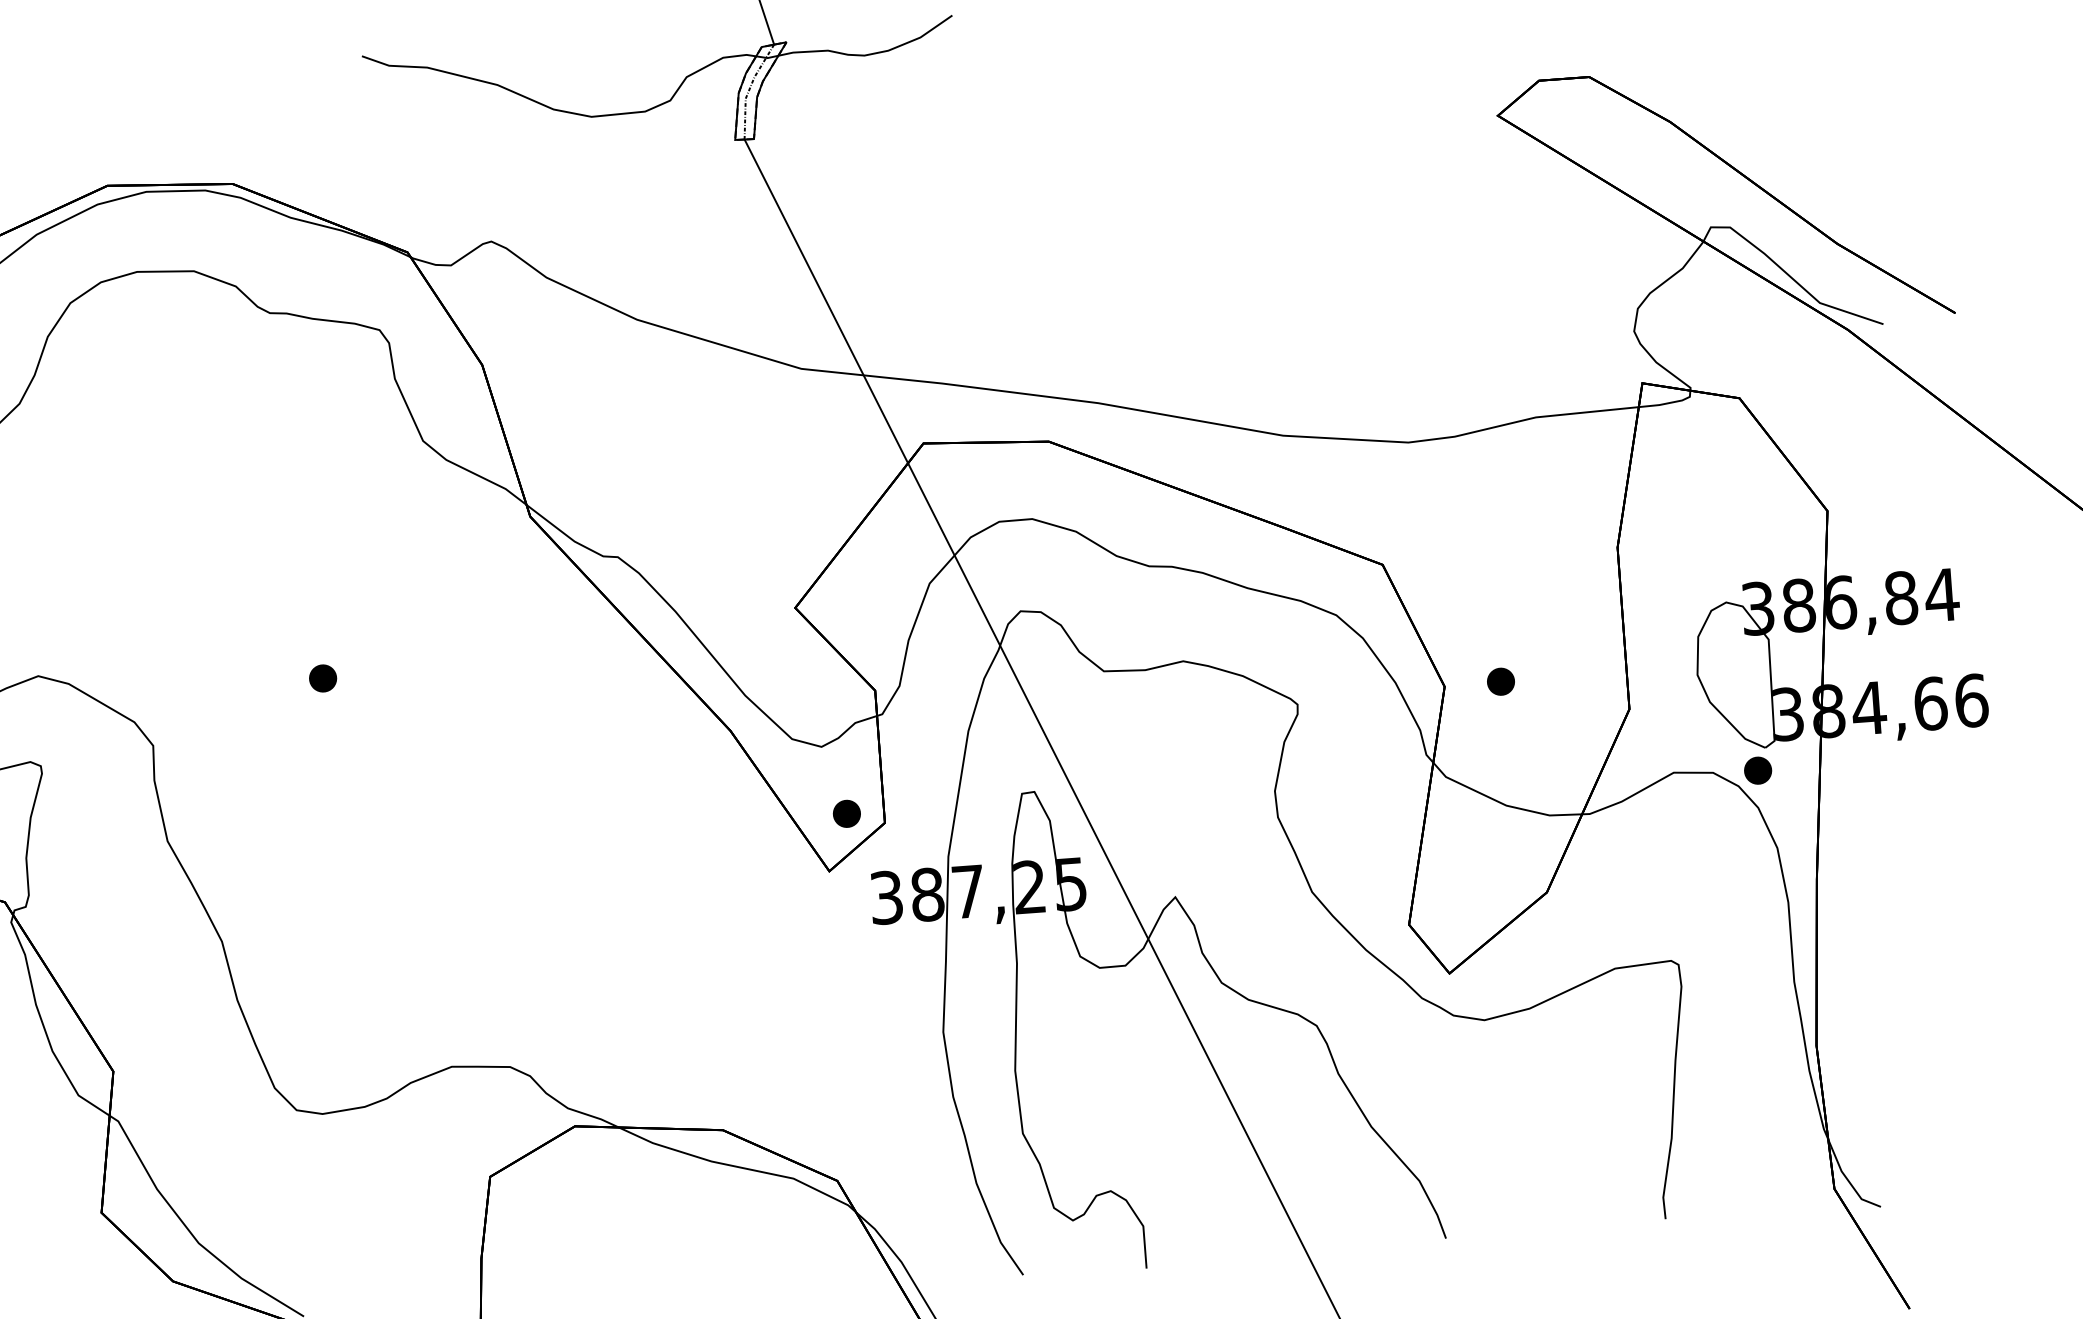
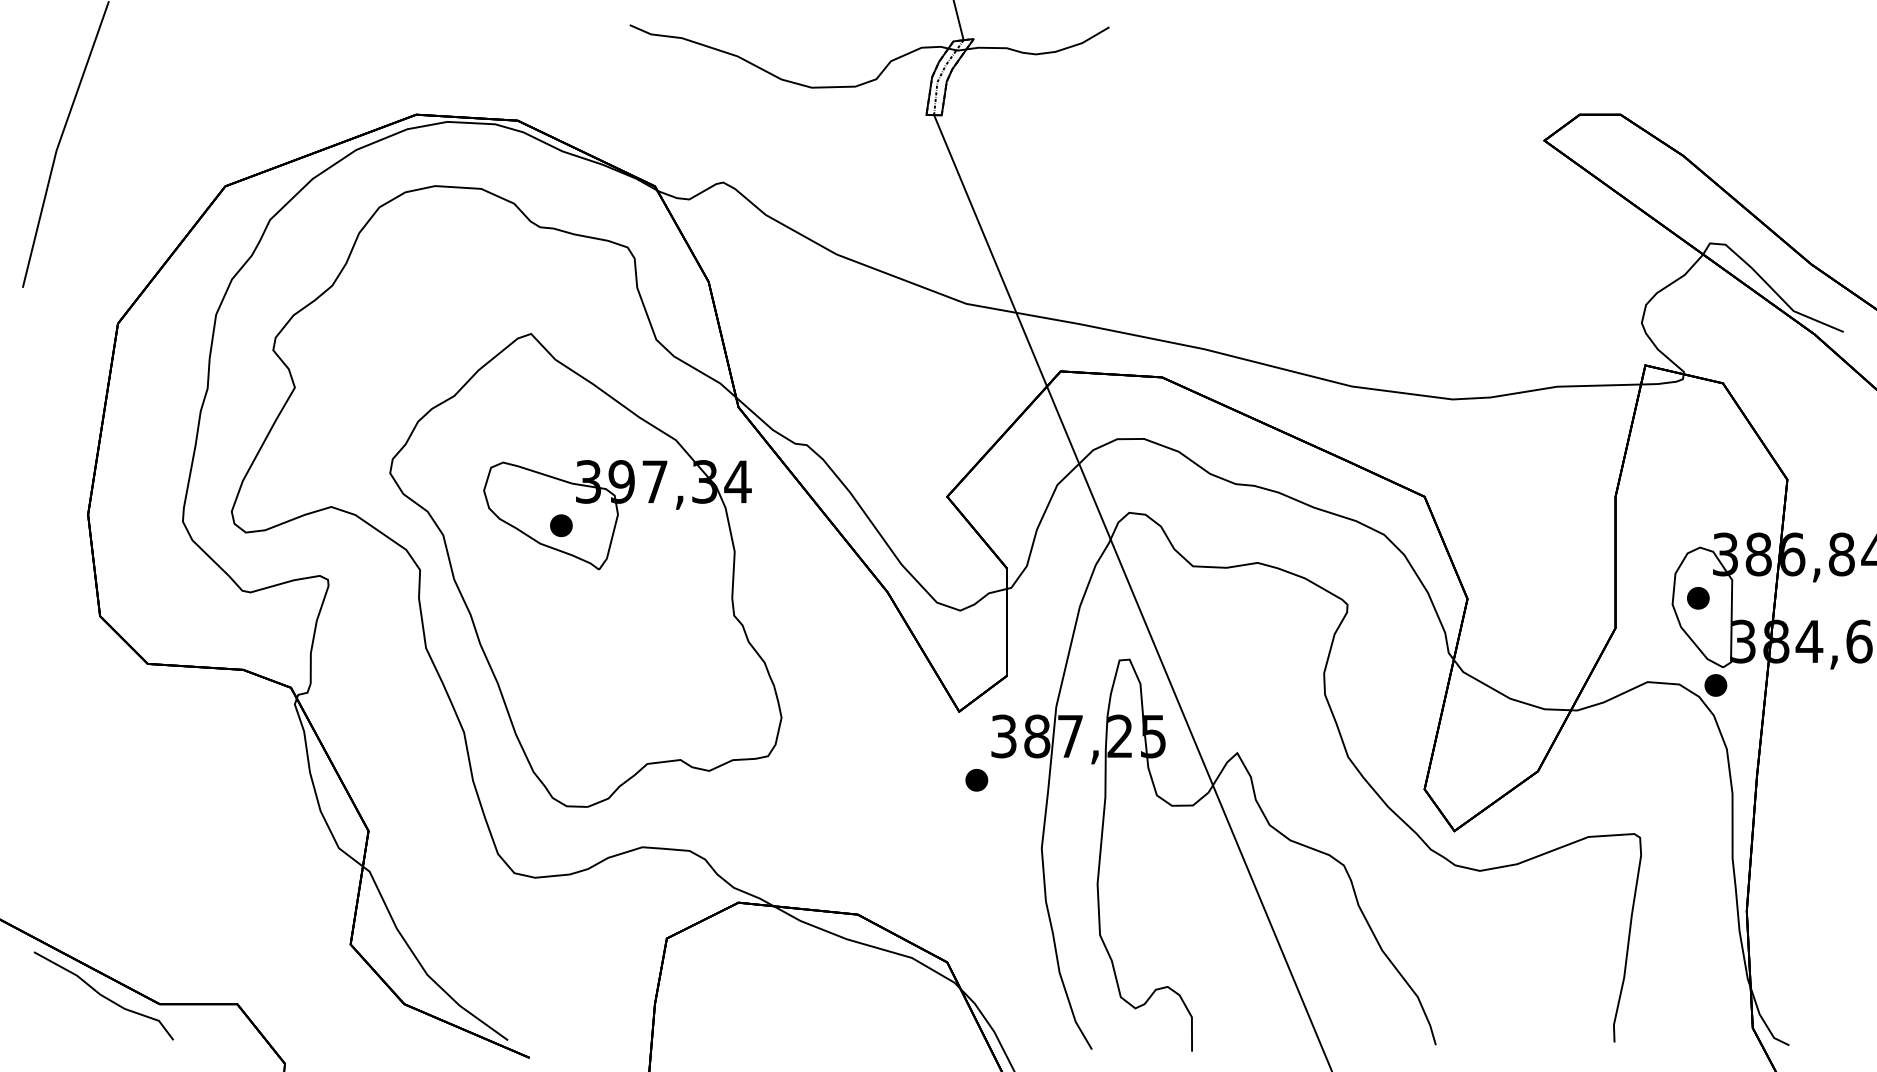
part: (1501, 681) -> (1698, 598), moved
part: (356, 731) -> (585, 570), added
part: (846, 814) -> (976, 780), moved

